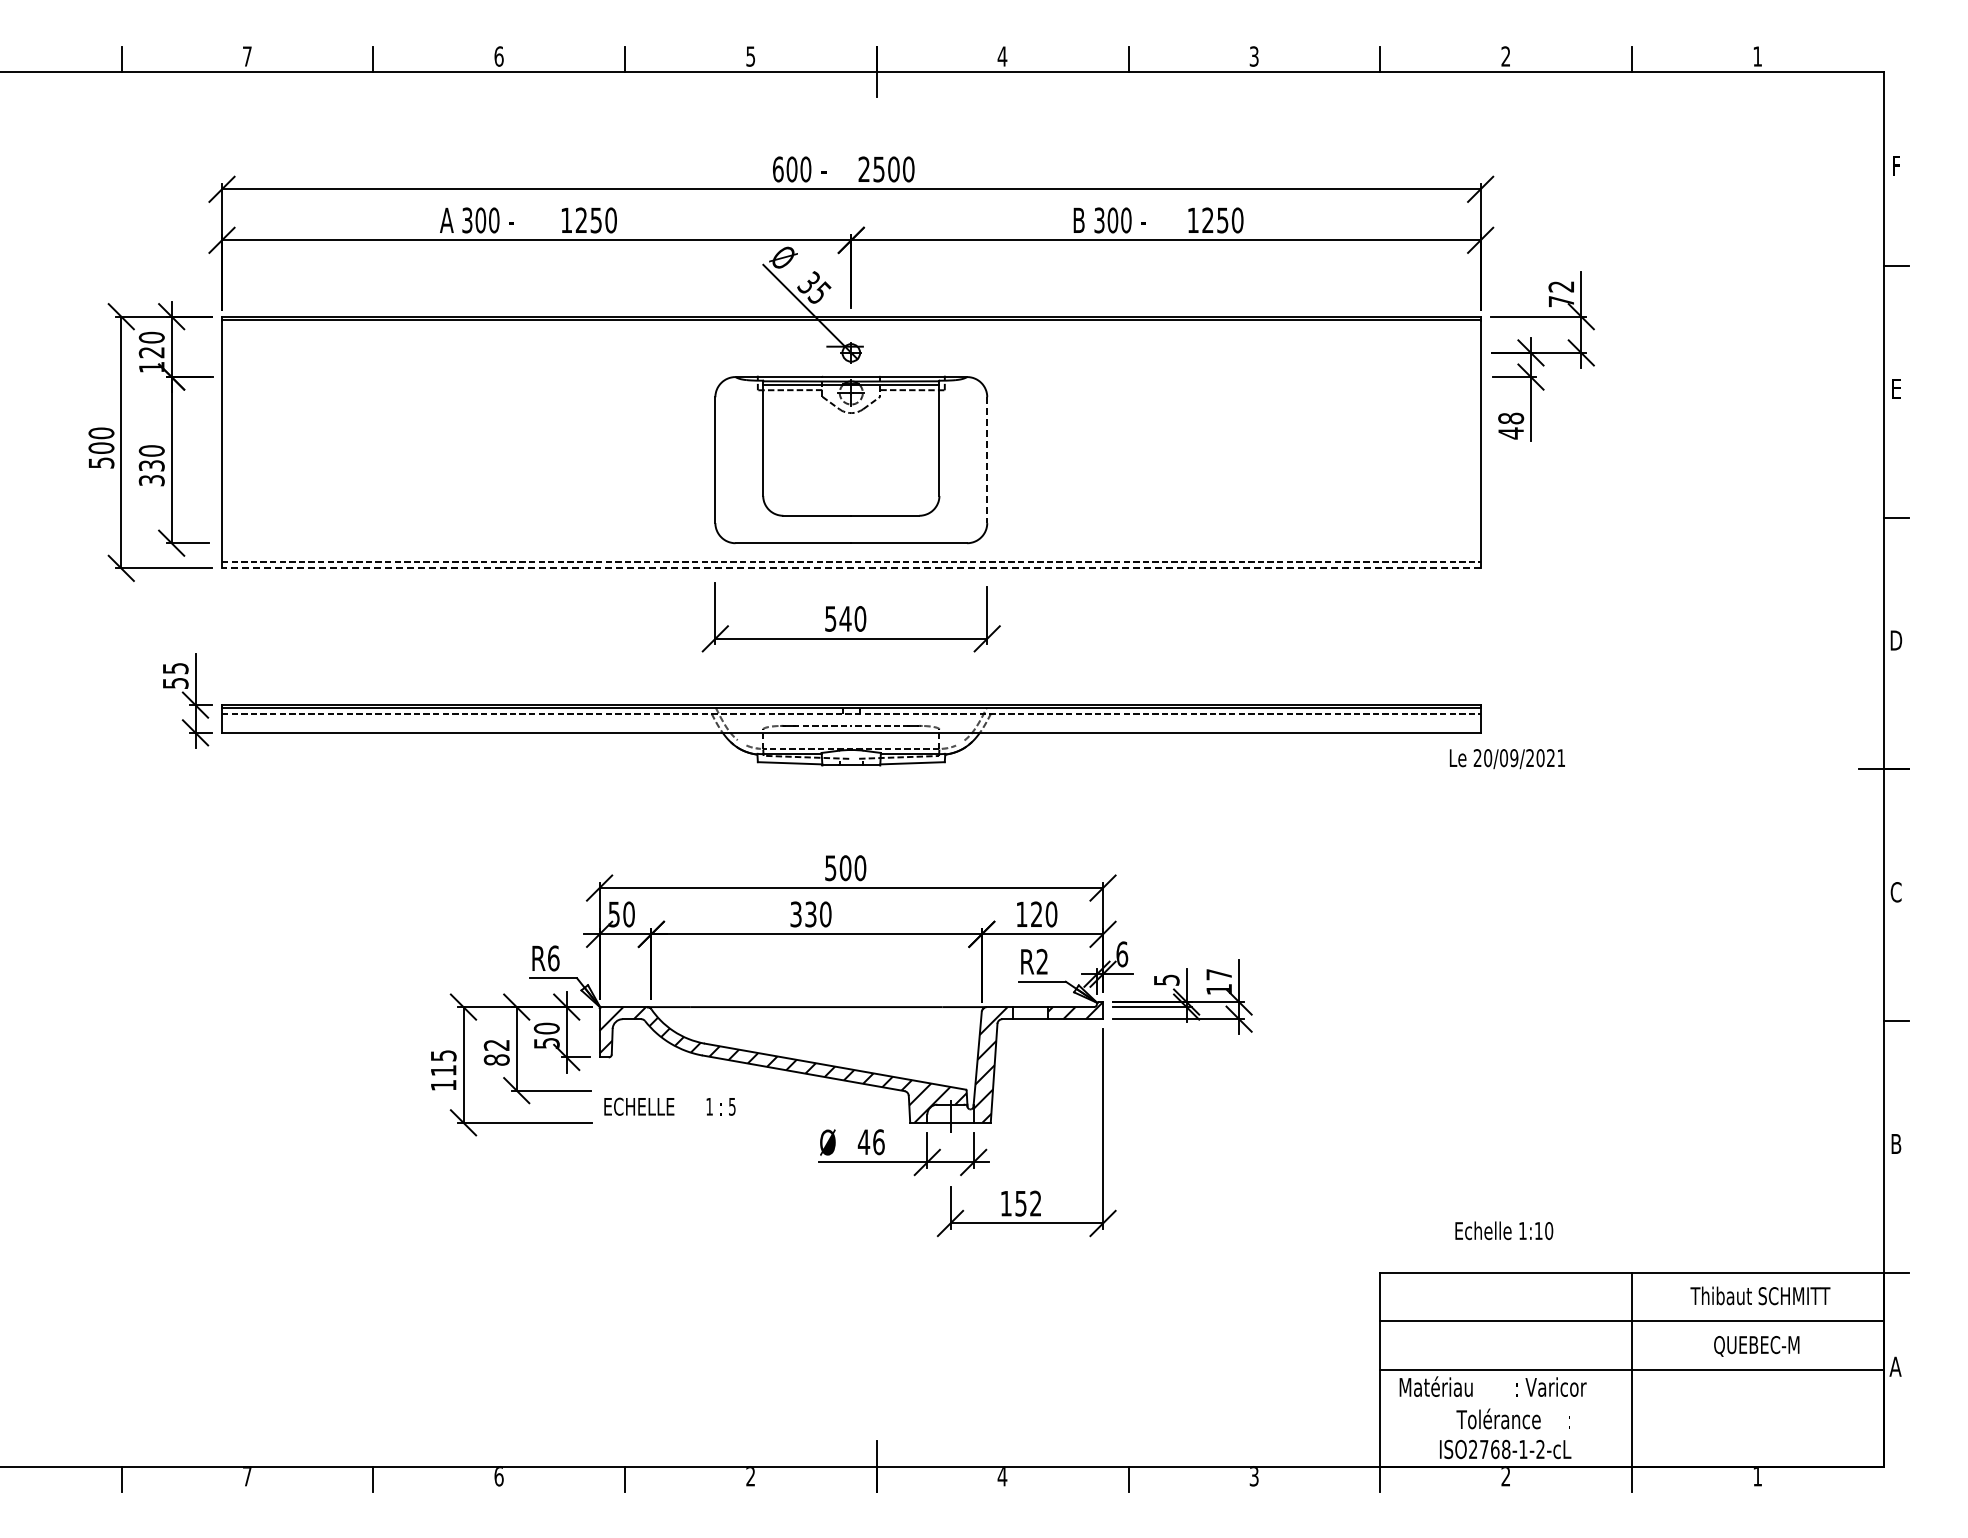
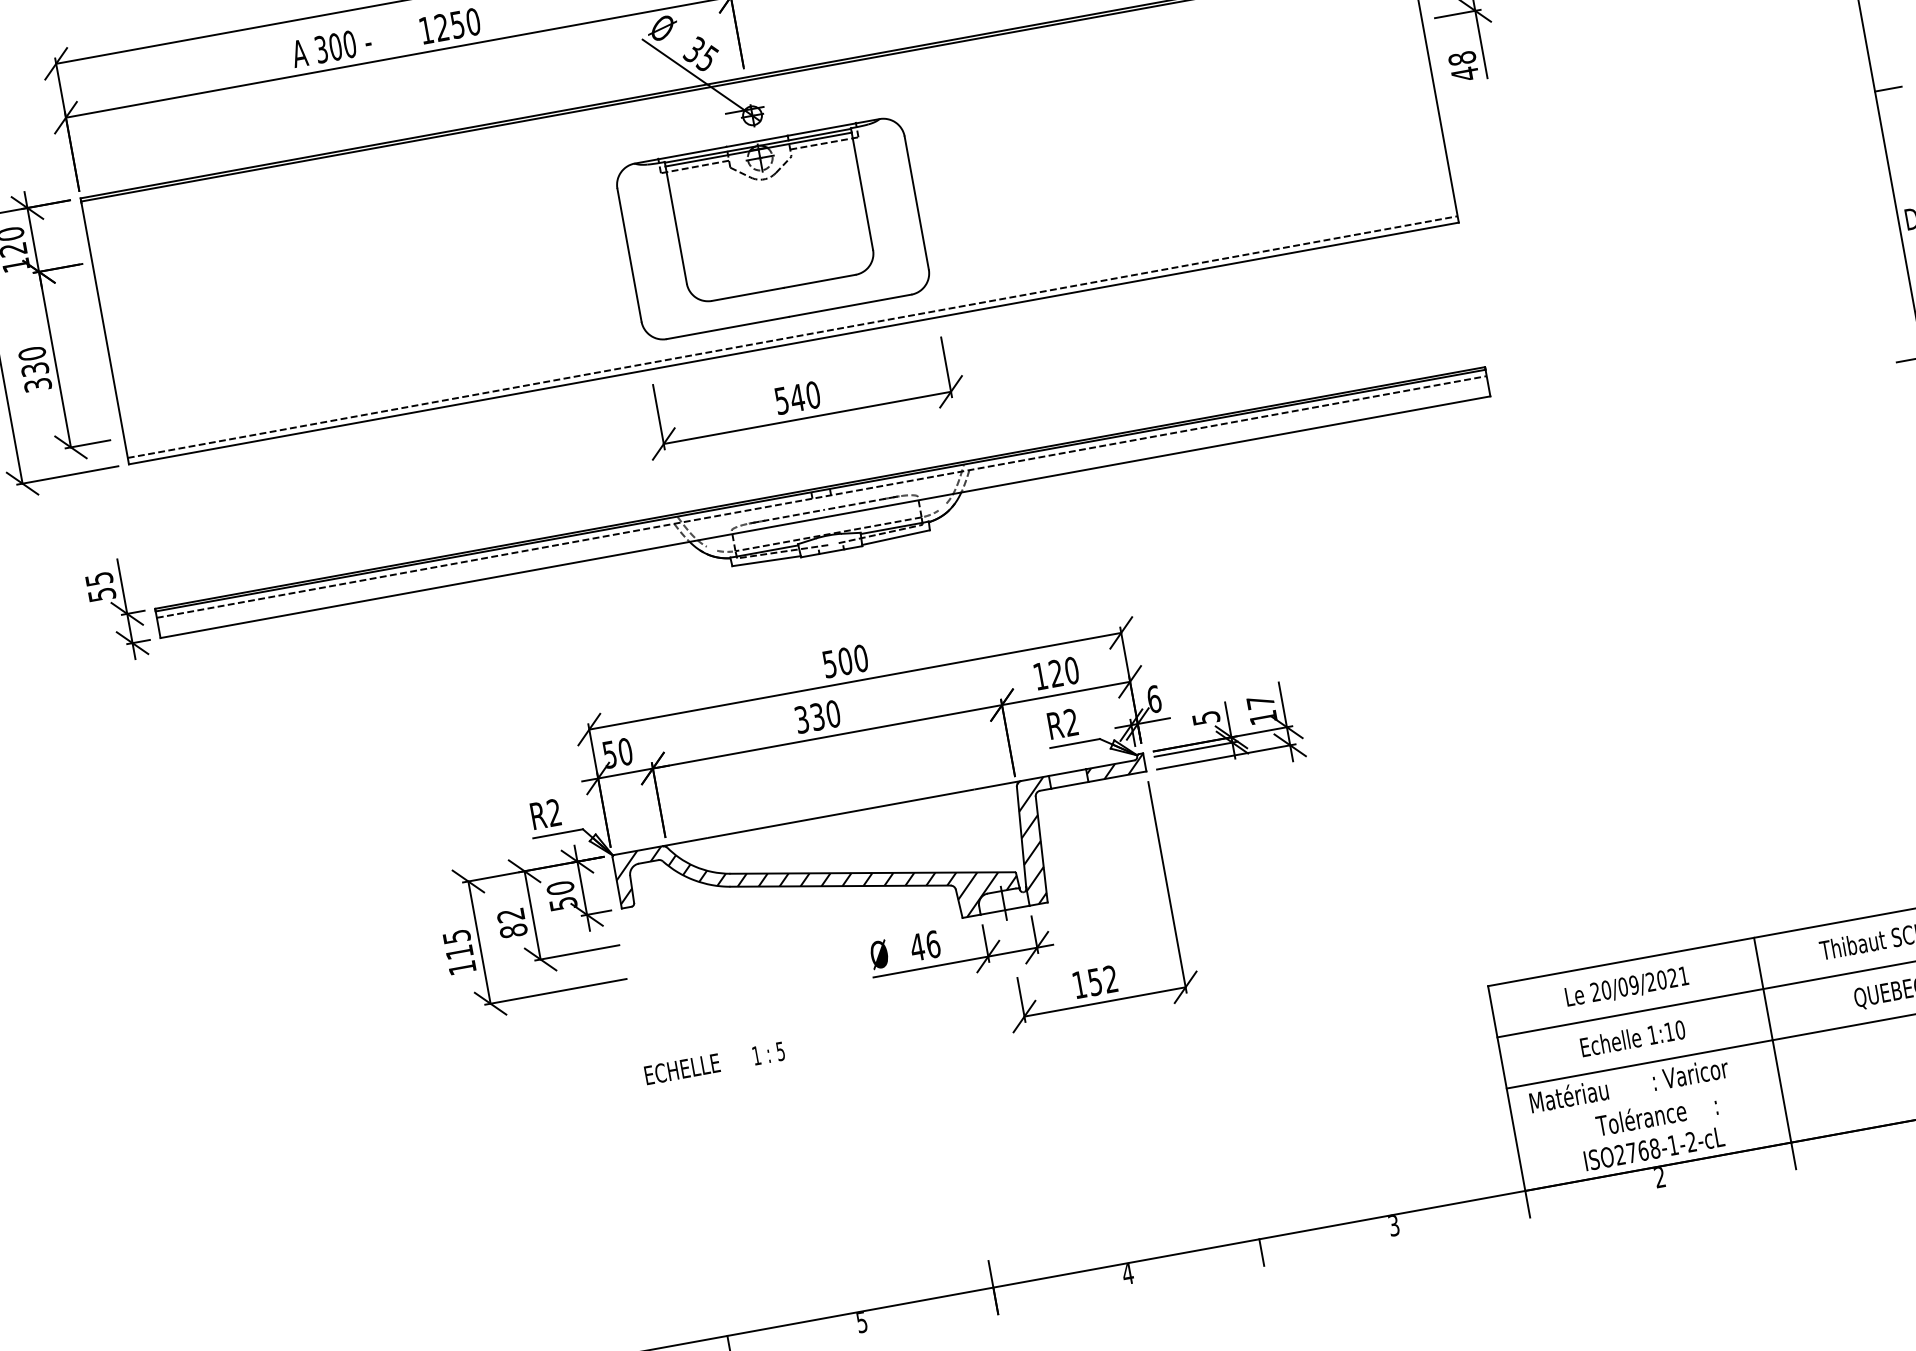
line: (987, 460) -> (917, 203), dashed -> solid
line: (850, 568) -> (793, 343), dashed -> solid
text: (1506, 759) -> (1626, 988), moved
text: (553, 958) -> (554, 812), R6 -> R2
text: (669, 1106) -> (714, 1063), moved
text: (1504, 1230) -> (1633, 1038), moved
text: (750, 1477) -> (861, 1323), 2 -> 5

